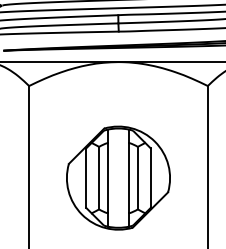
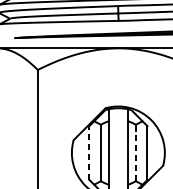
line: (137, 177) -> (135, 152), solid -> dashed
line: (86, 178) -> (89, 153), solid -> dashed

